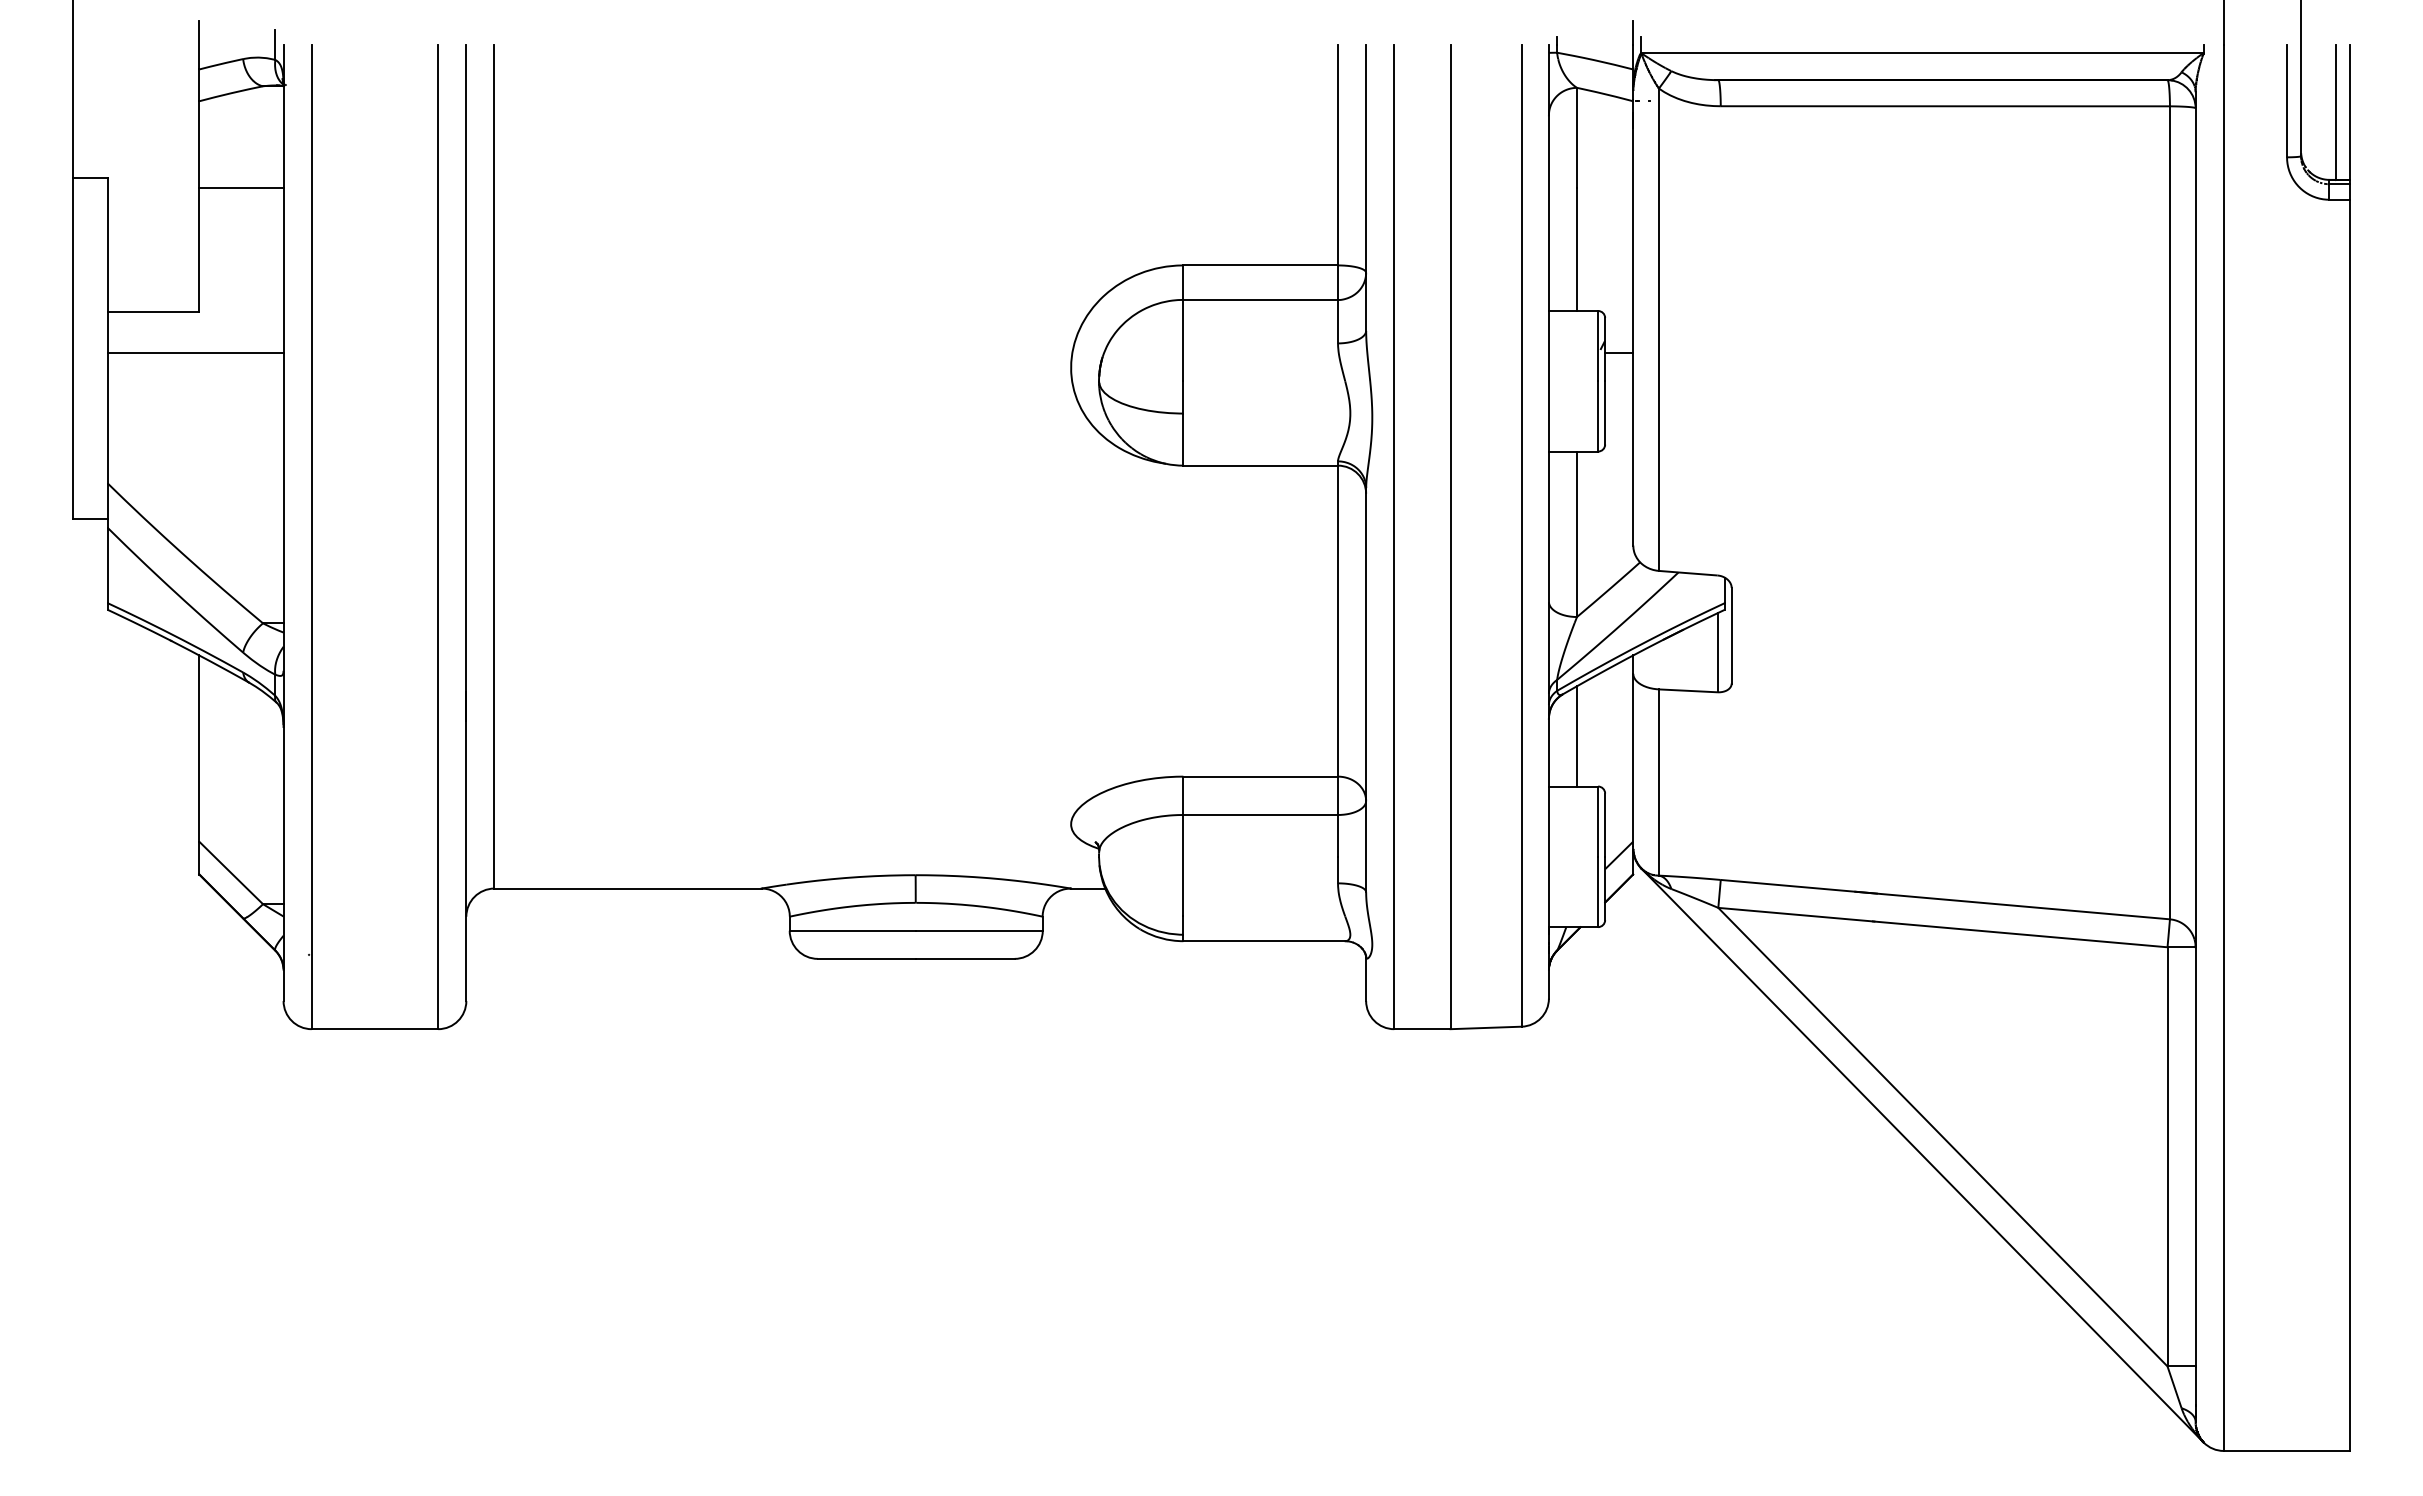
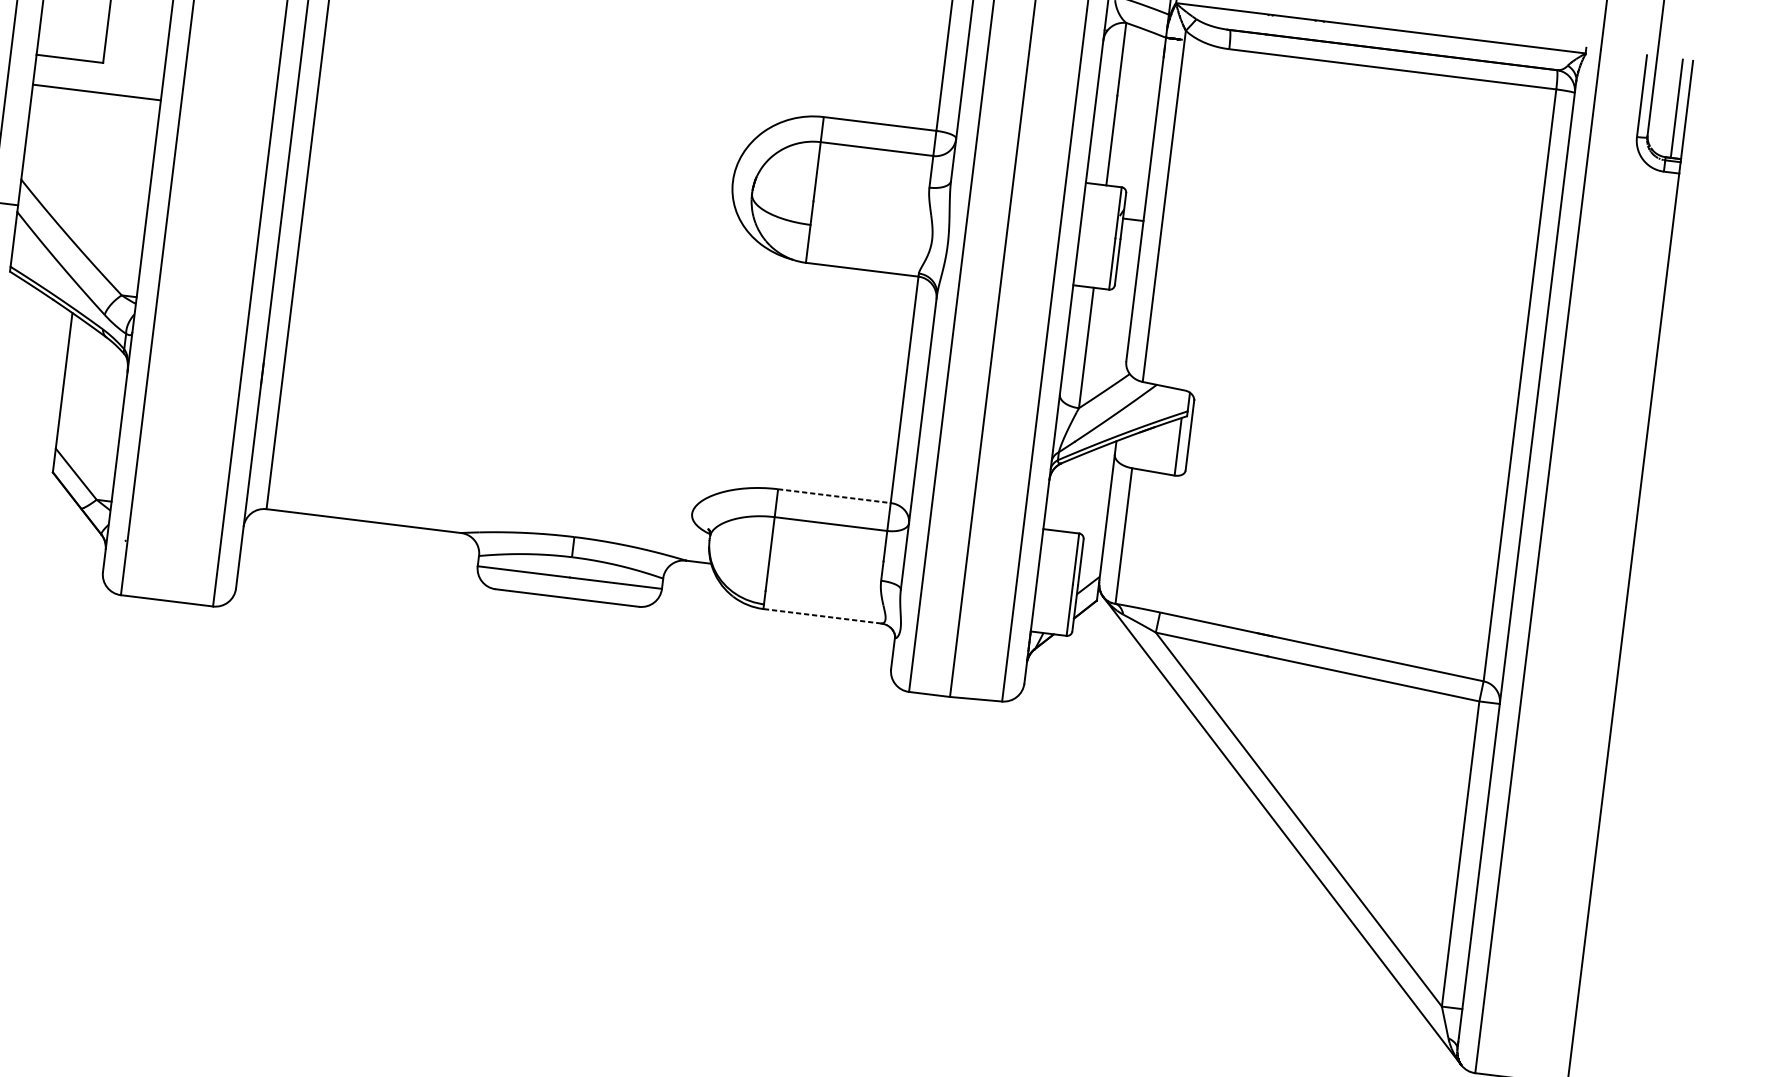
line: (1577, 736) -> (1068, 495), removed
line: (1261, 776) -> (835, 496), solid -> dashed
line: (1264, 941) -> (822, 616), solid -> dashed

